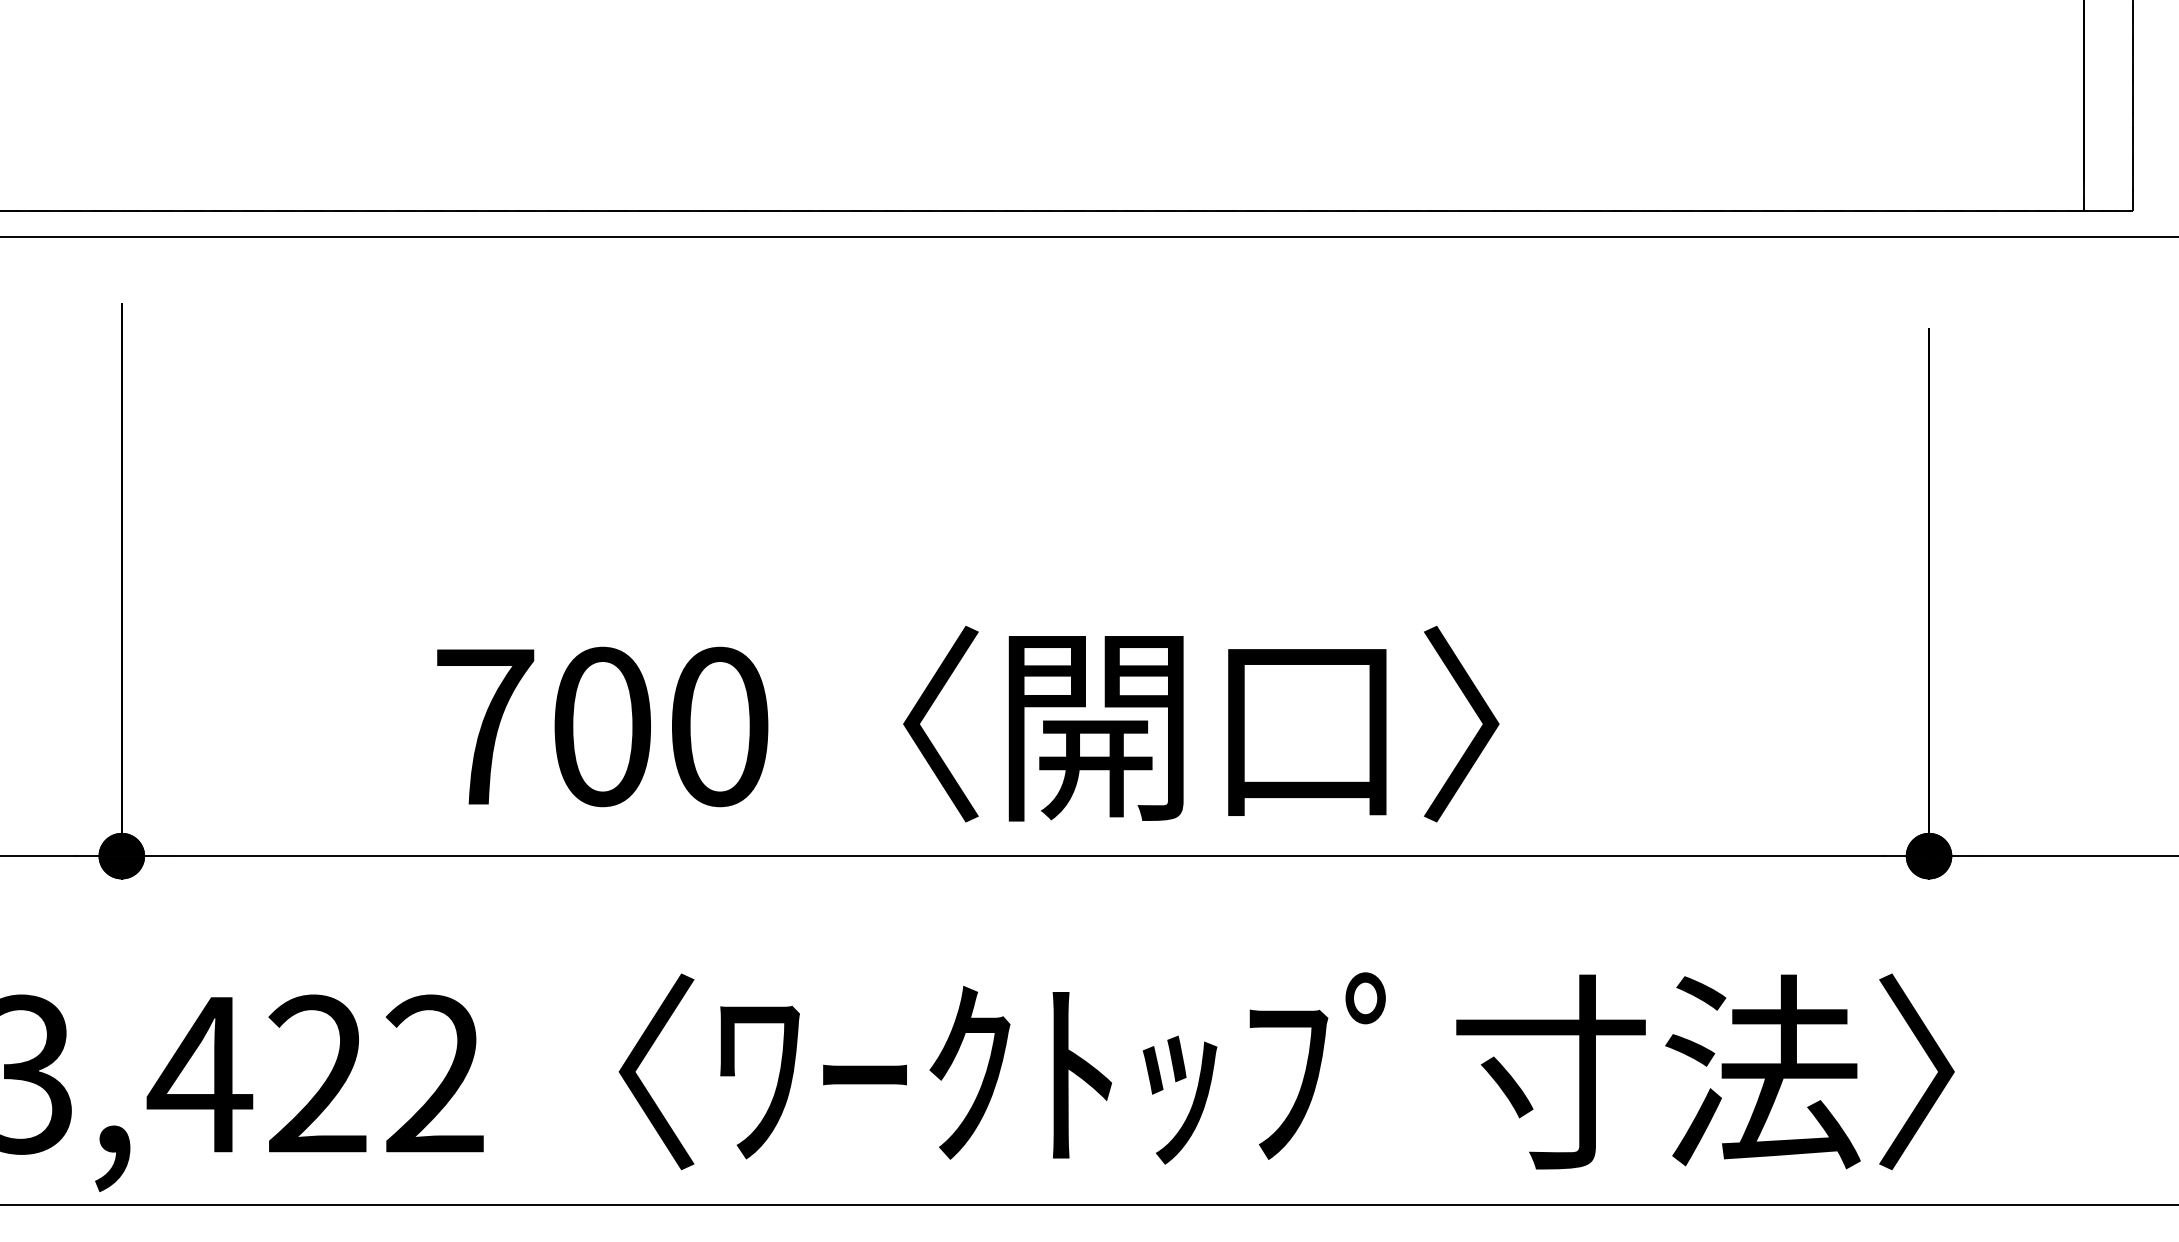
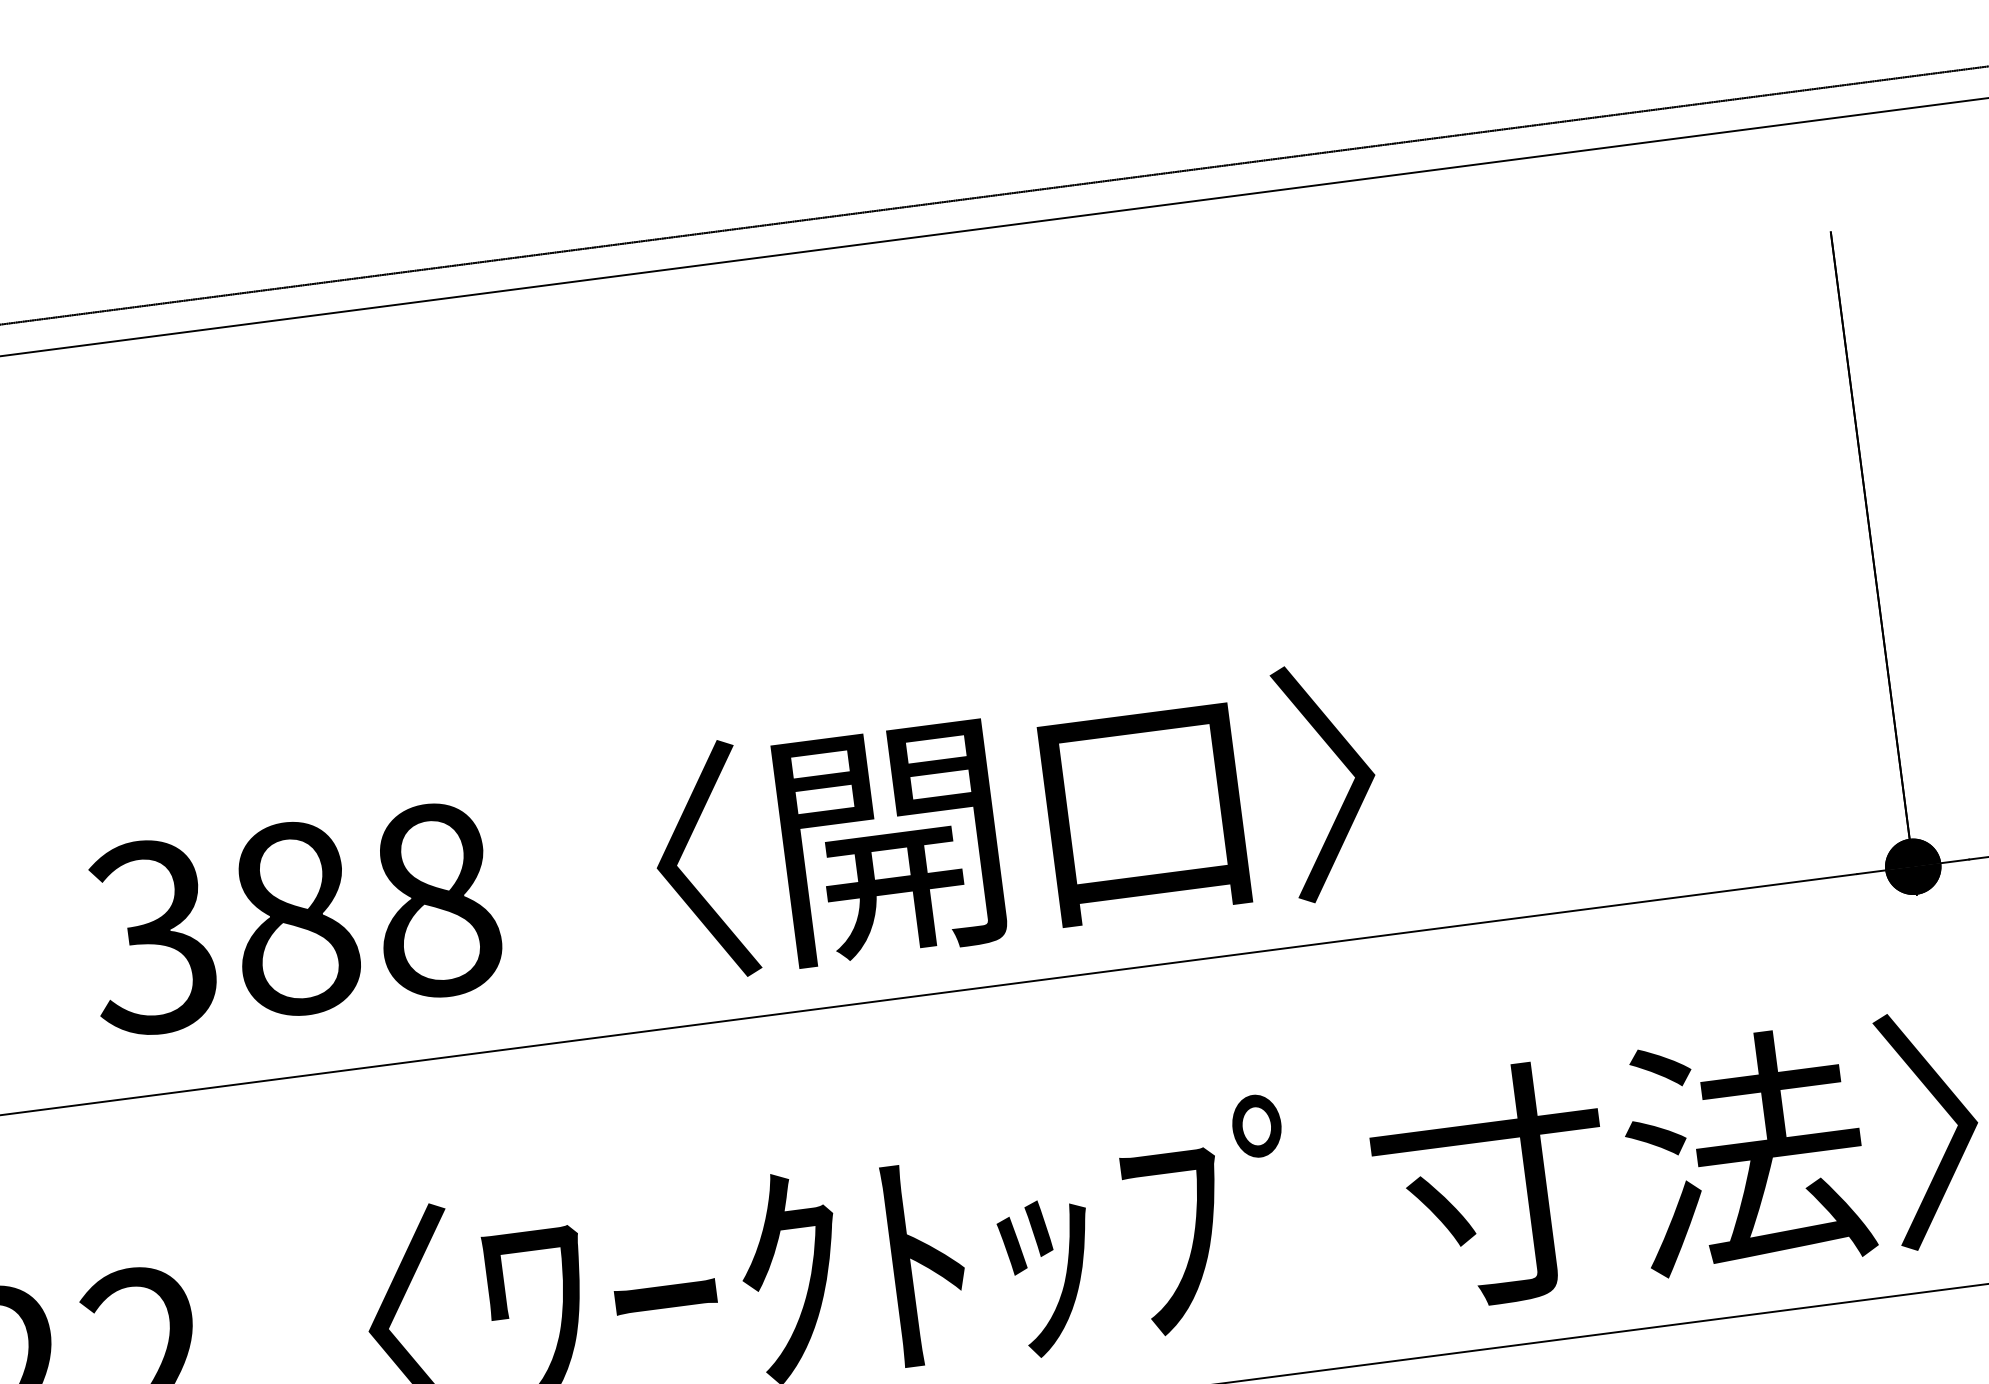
text: (600, 726) -> (292, 918), 700 -> 388

